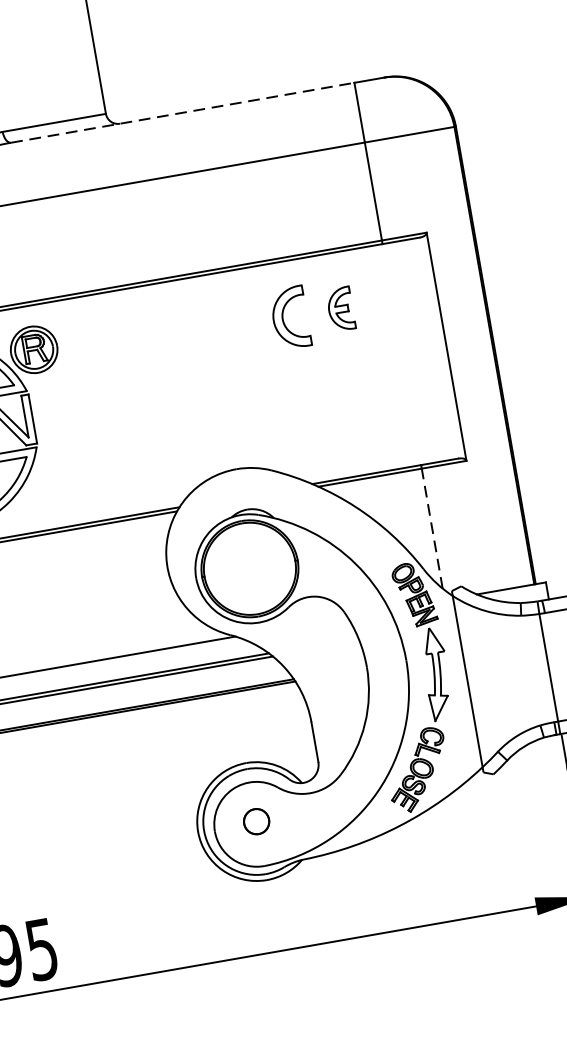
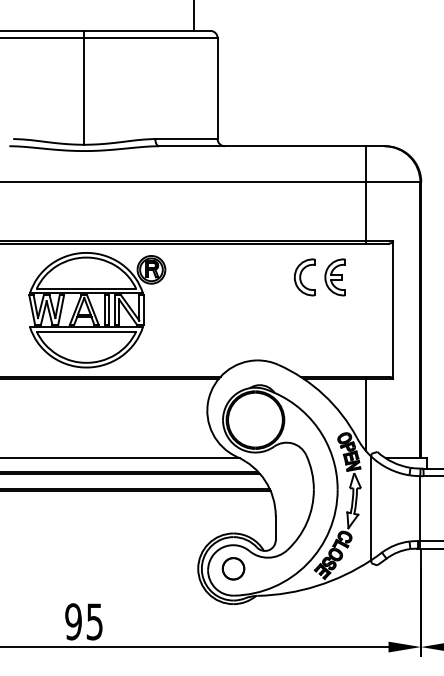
line: (182, 113) -> (262, 146), dashed -> solid
part: (339, 309) -> (334, 277), size x1.43
line: (432, 527) -> (366, 414), dashed -> solid
part: (256, 821) -> (233, 568), size x1.43

